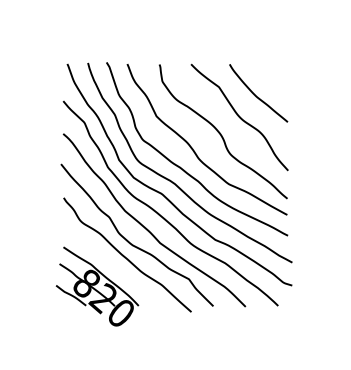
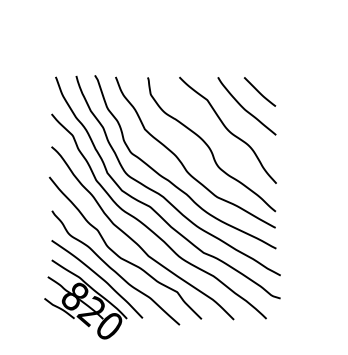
line: (271, 78) -> (259, 91), added
curve: (110, 264) -> (98, 277), added

